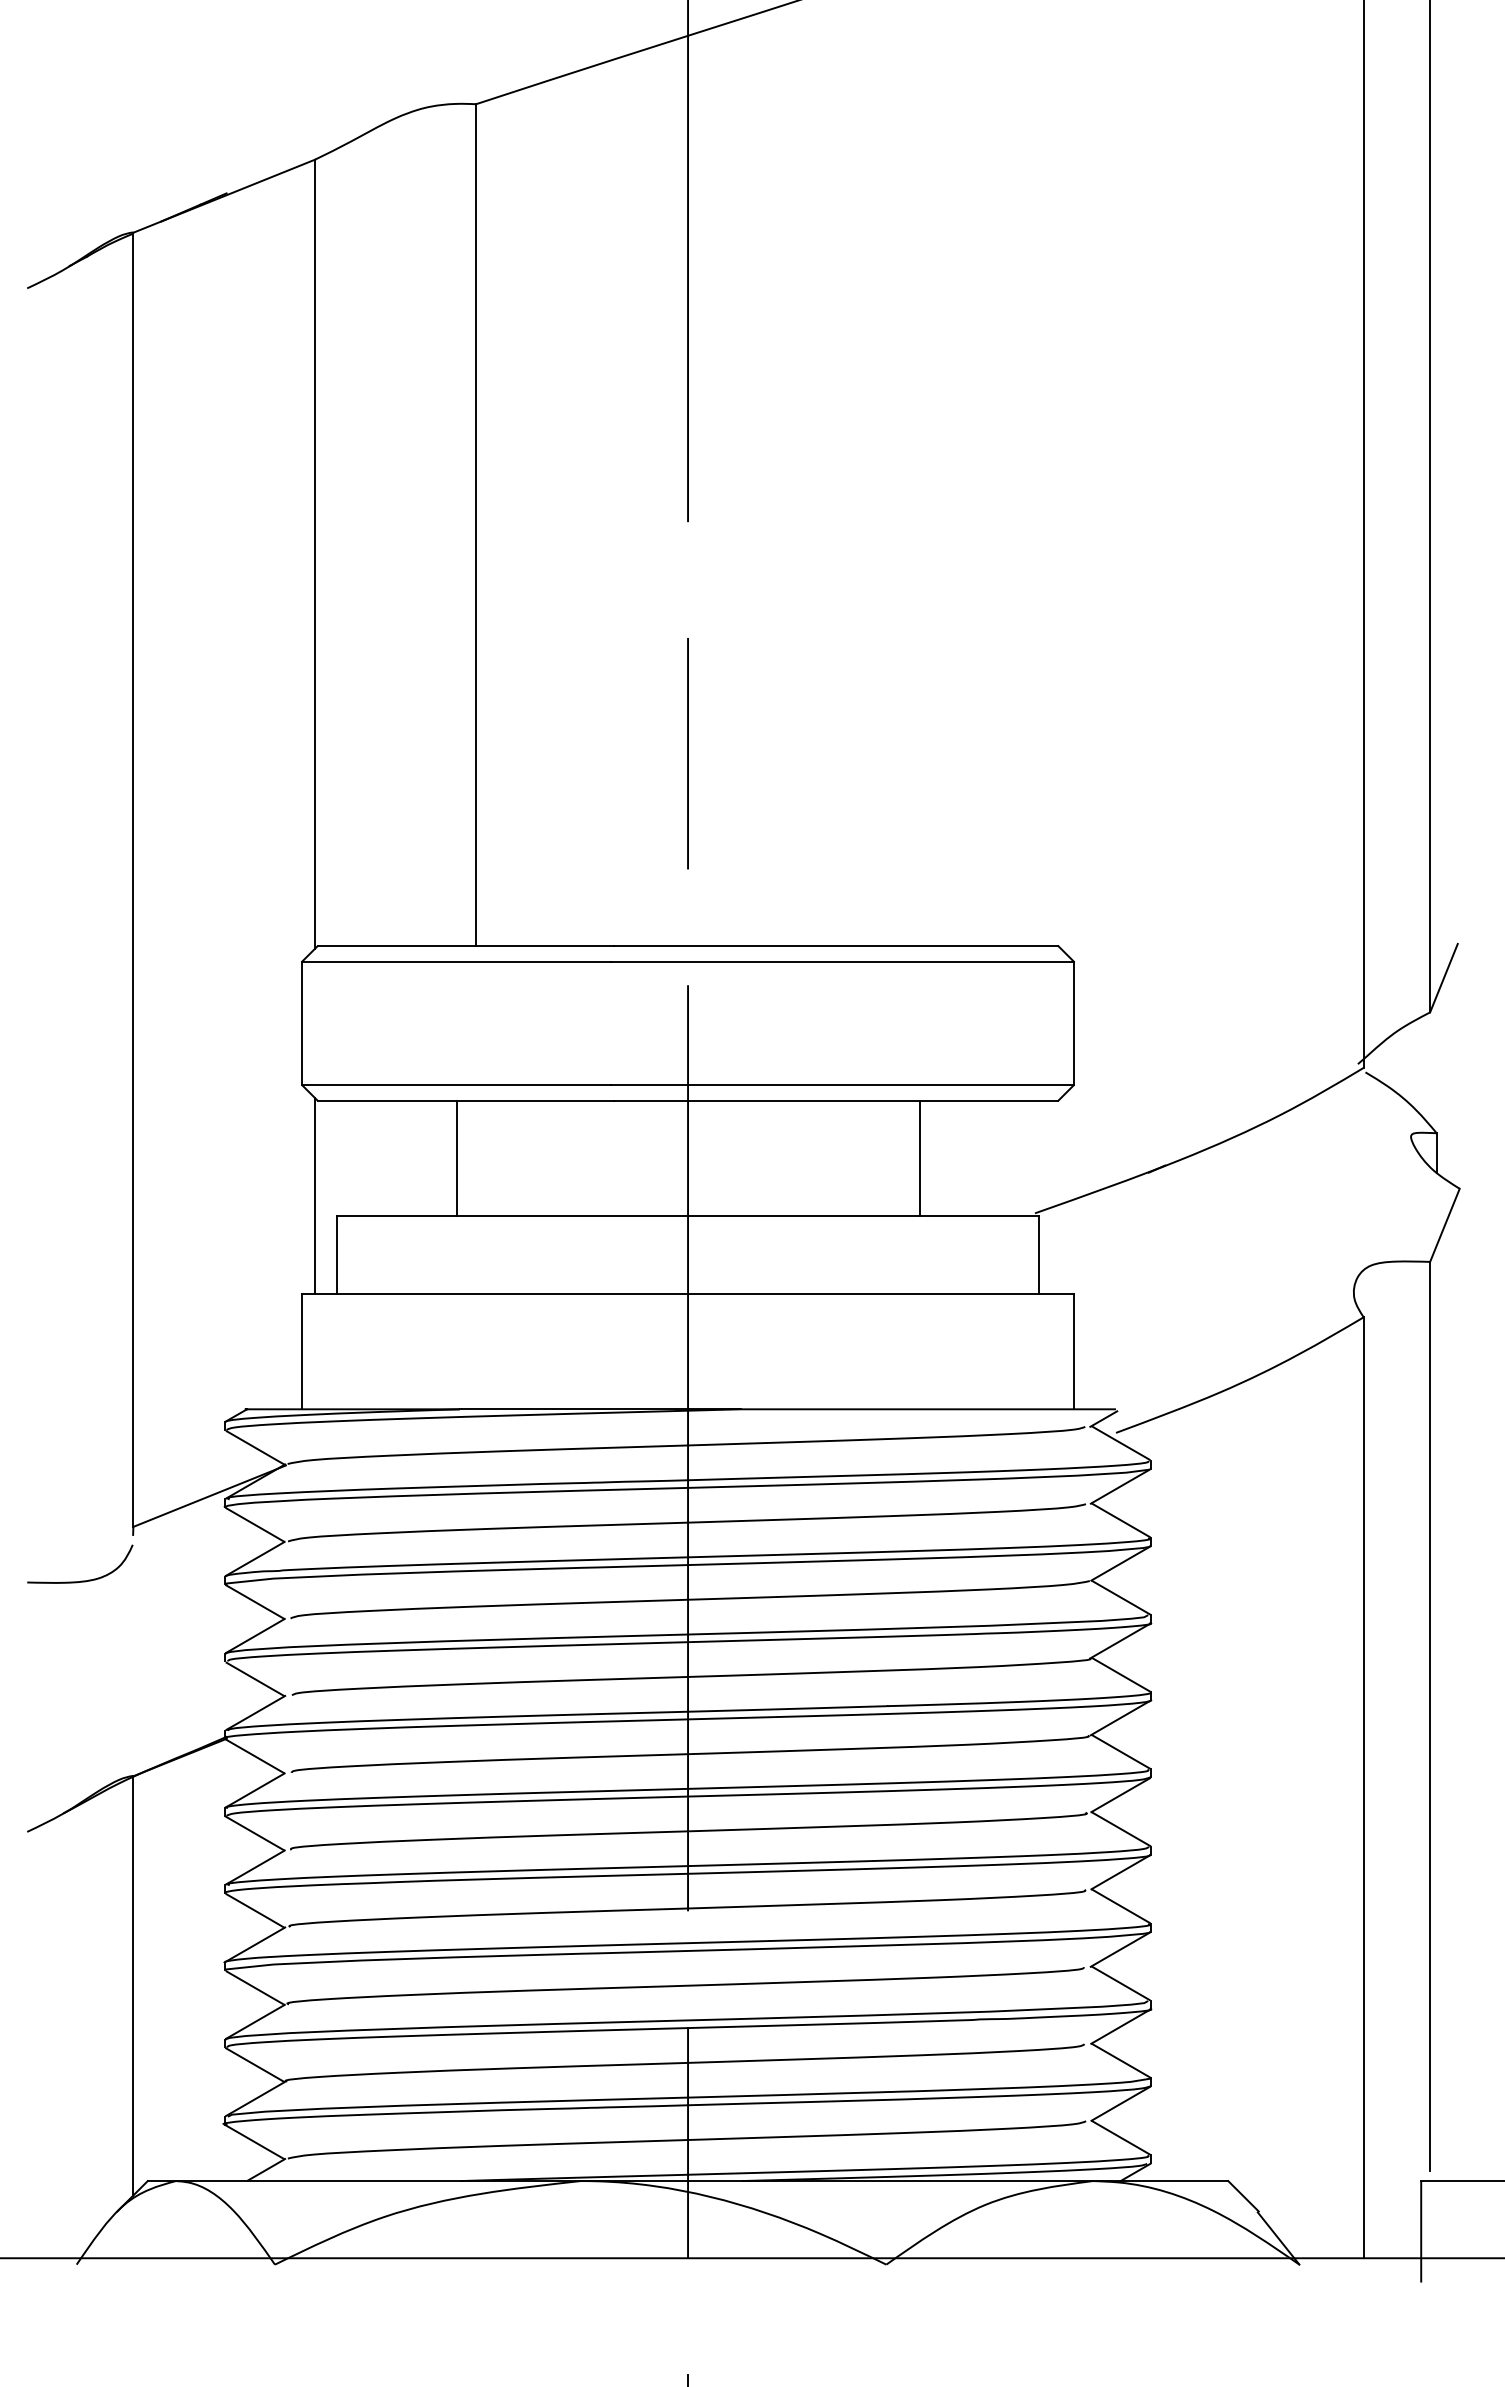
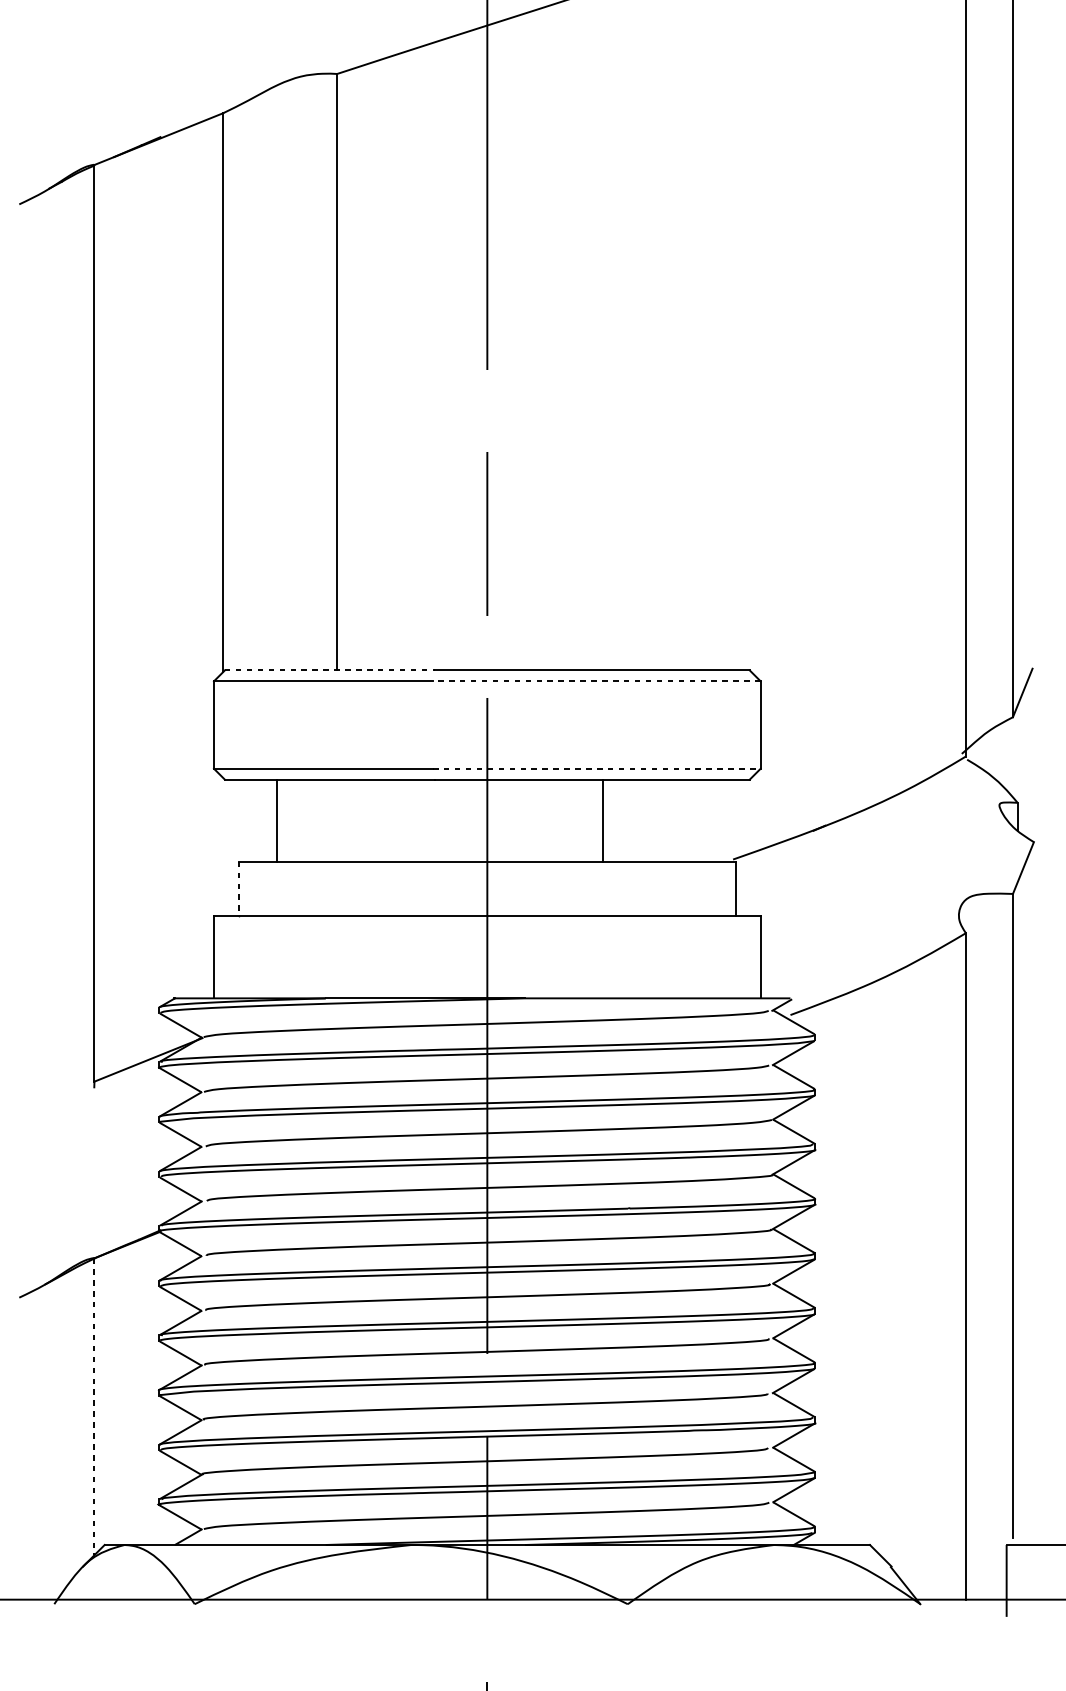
line: (466, 946) -> (330, 670), solid -> dashed
line: (842, 961) -> (596, 681), solid -> dashed
line: (843, 1085) -> (597, 769), solid -> dashed
line: (456, 1158) -> (276, 820), moved
line: (919, 1158) -> (603, 820), moved
line: (315, 1195) -> (223, 846), removed
line: (336, 1254) -> (238, 888), solid -> dashed
curve: (81, 1580) -> (57, 1119), removed
line: (133, 1985) -> (94, 1406), solid -> dashed

